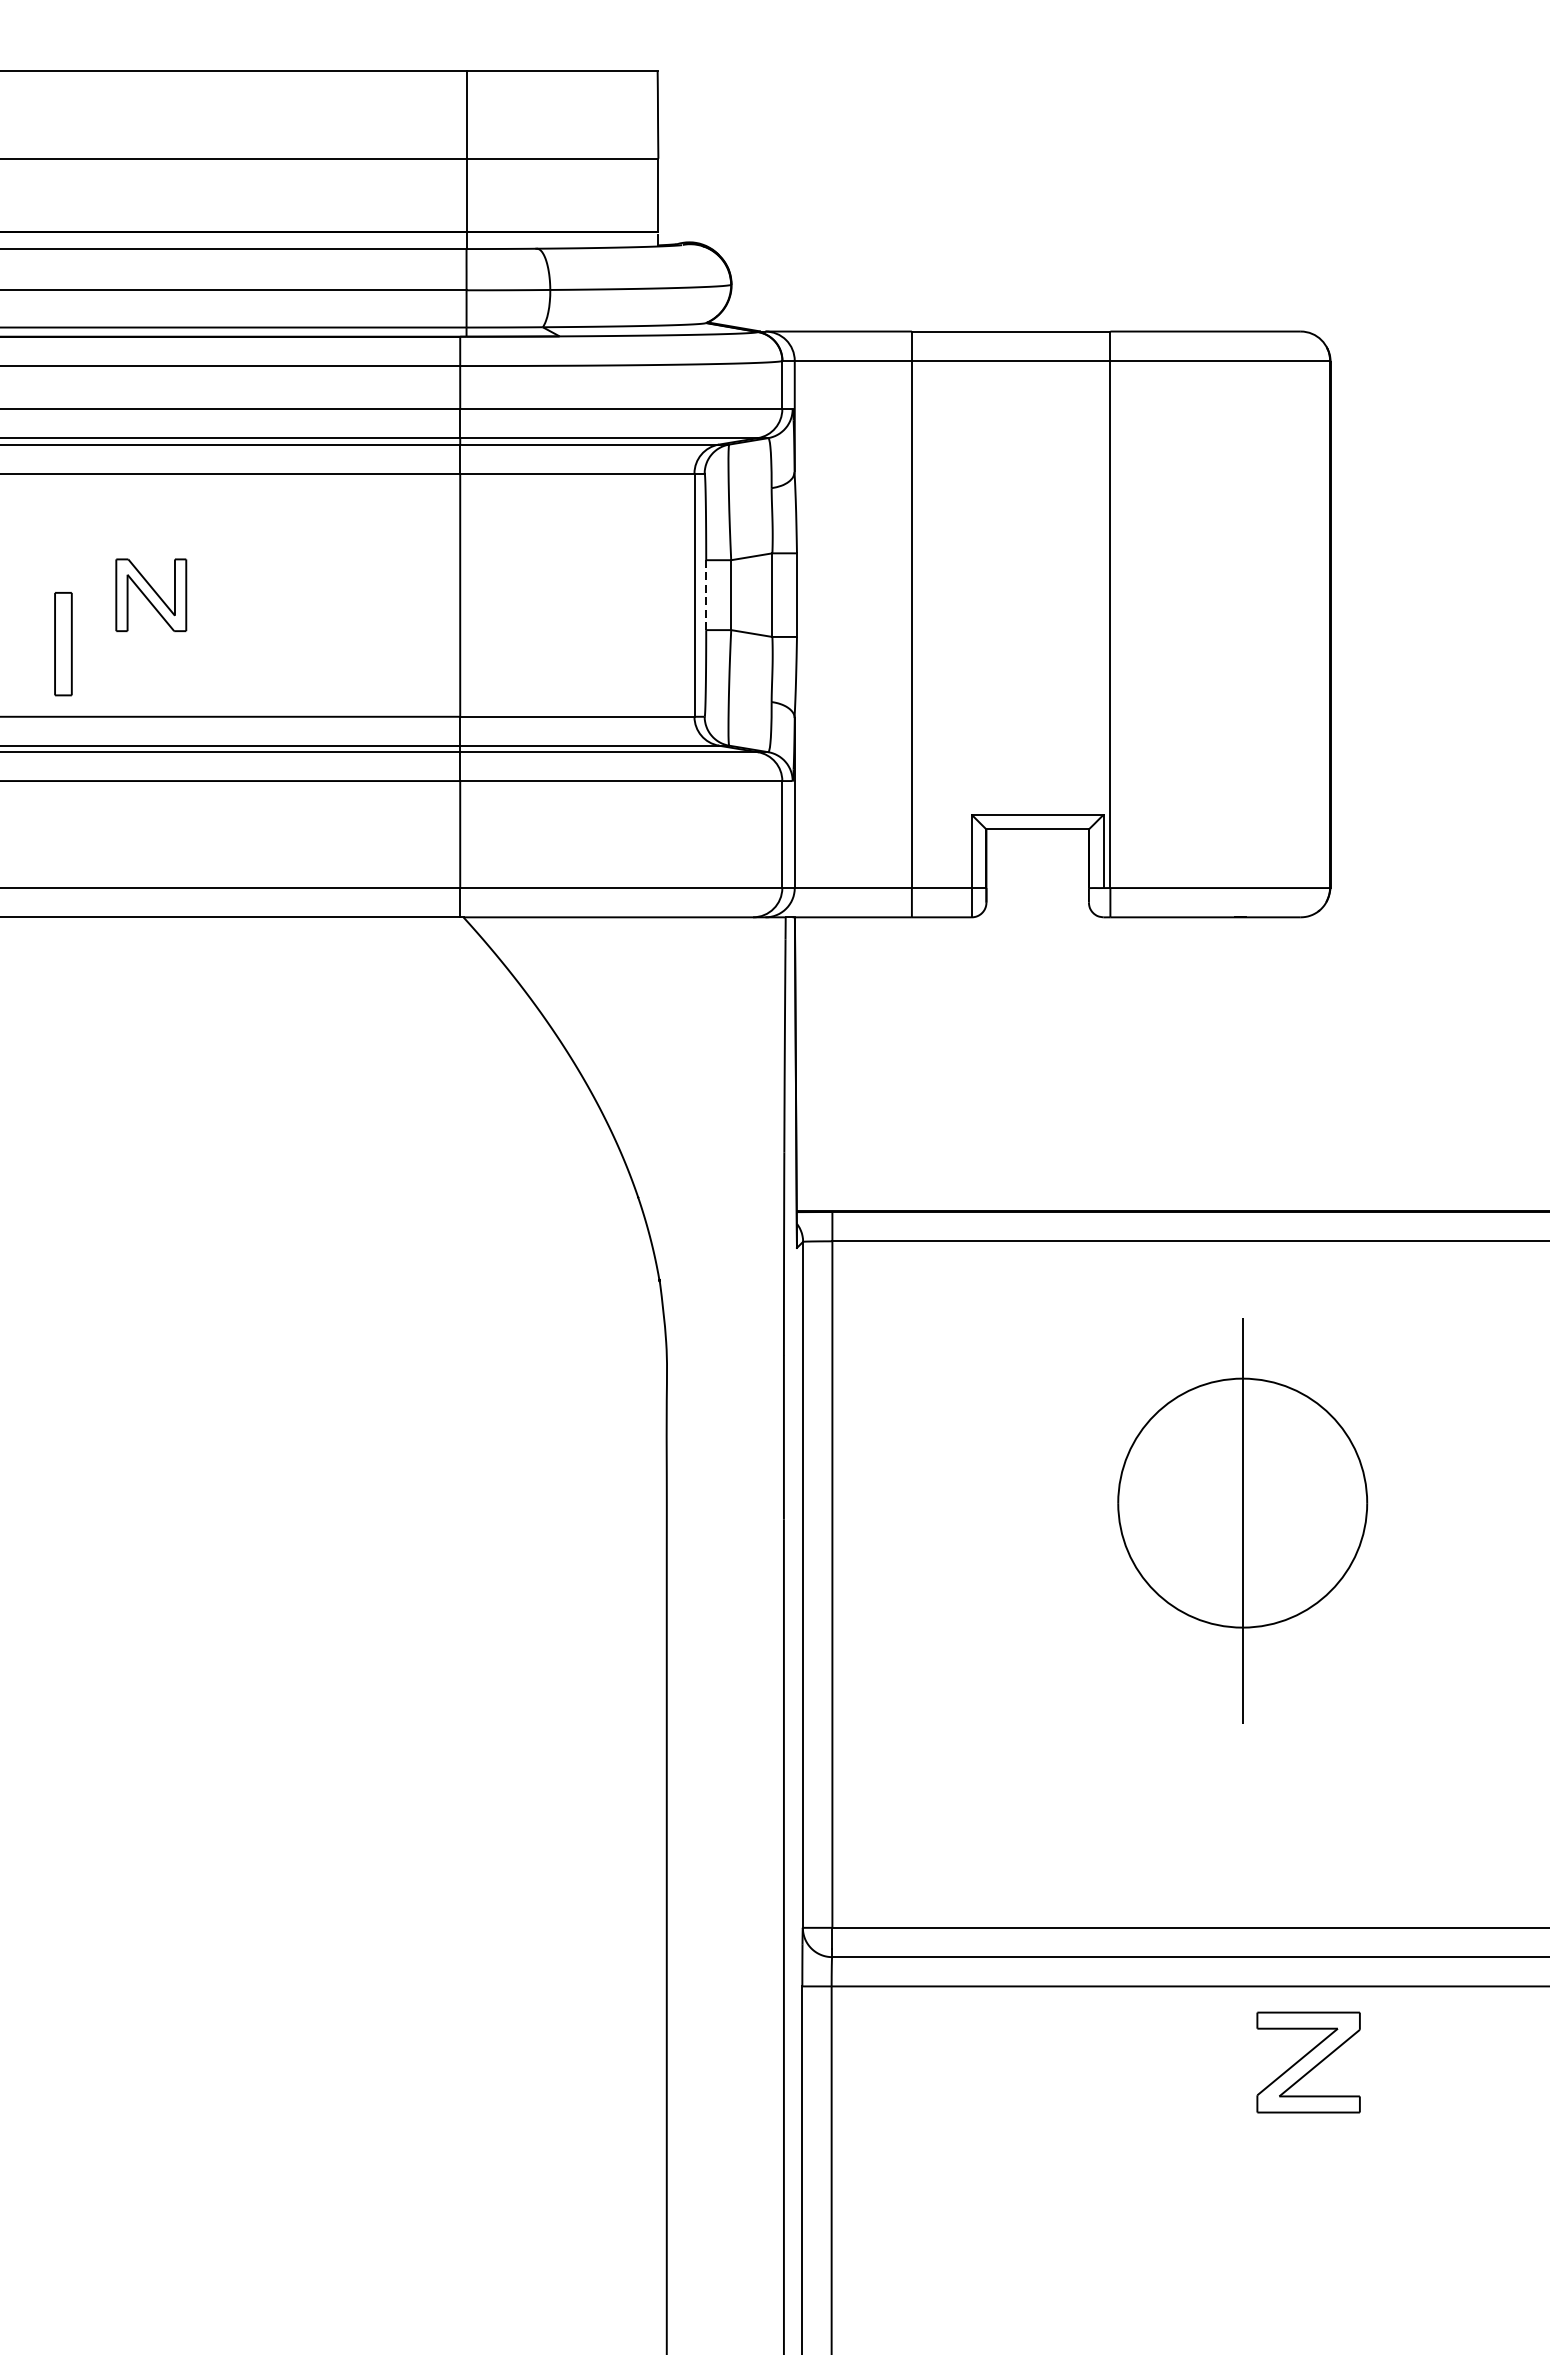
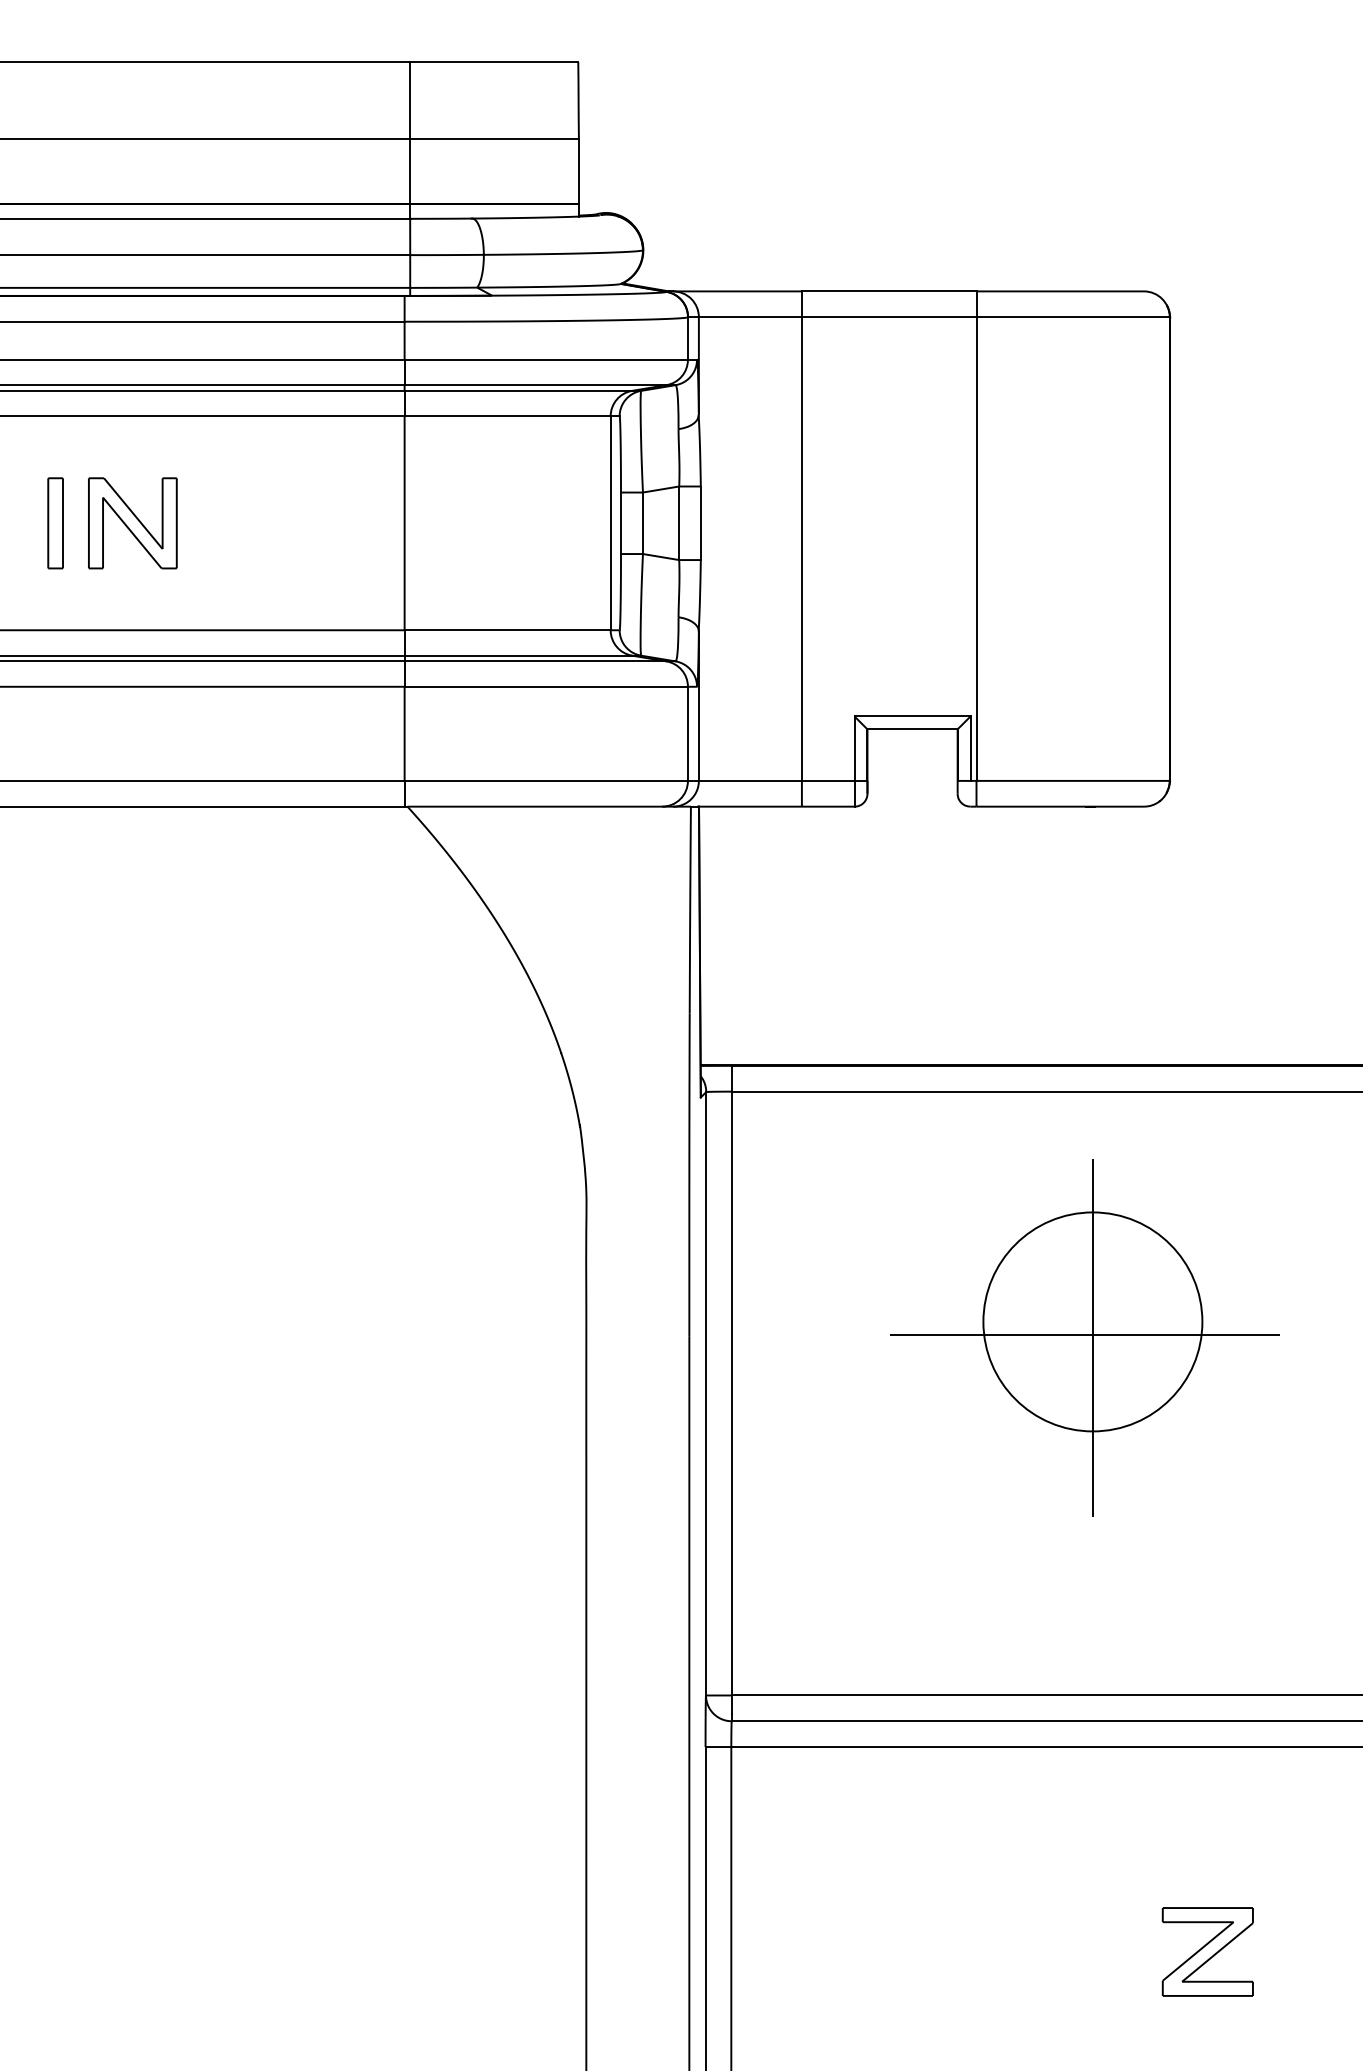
part: (150, 595) -> (132, 523), size x1.43
line: (706, 595) -> (621, 523), dashed -> solid
part: (63, 644) -> (55, 523), moved
line: (1234, 1517) -> (1085, 1334), added
part: (1308, 2062) -> (1207, 1951), moved

